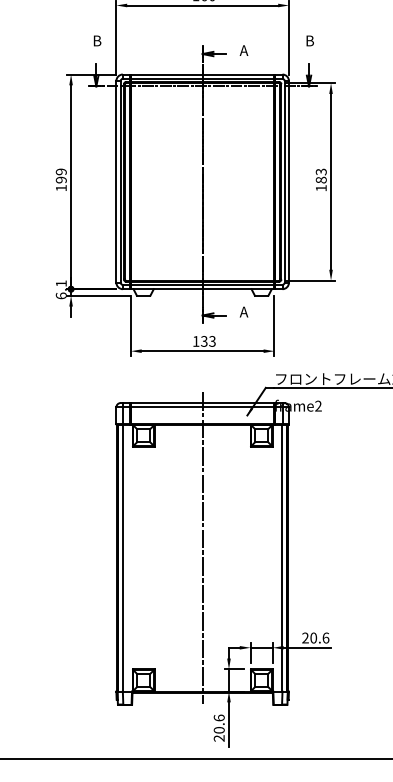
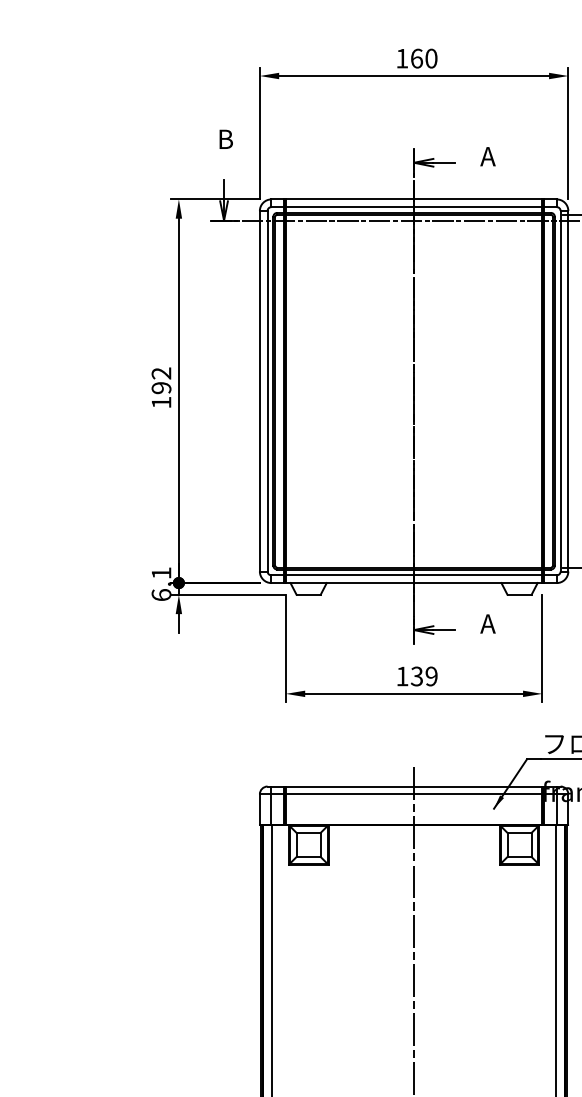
text: (61, 171) -> (161, 372), 199 -> 192
text: (212, 341) -> (431, 676), 133 -> 139

